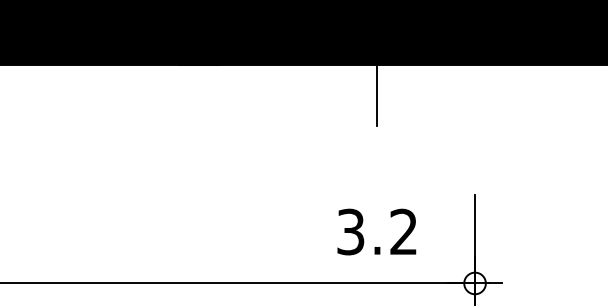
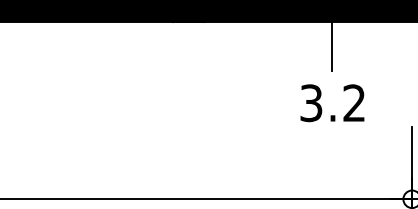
text: (376, 231) -> (332, 102), moved

